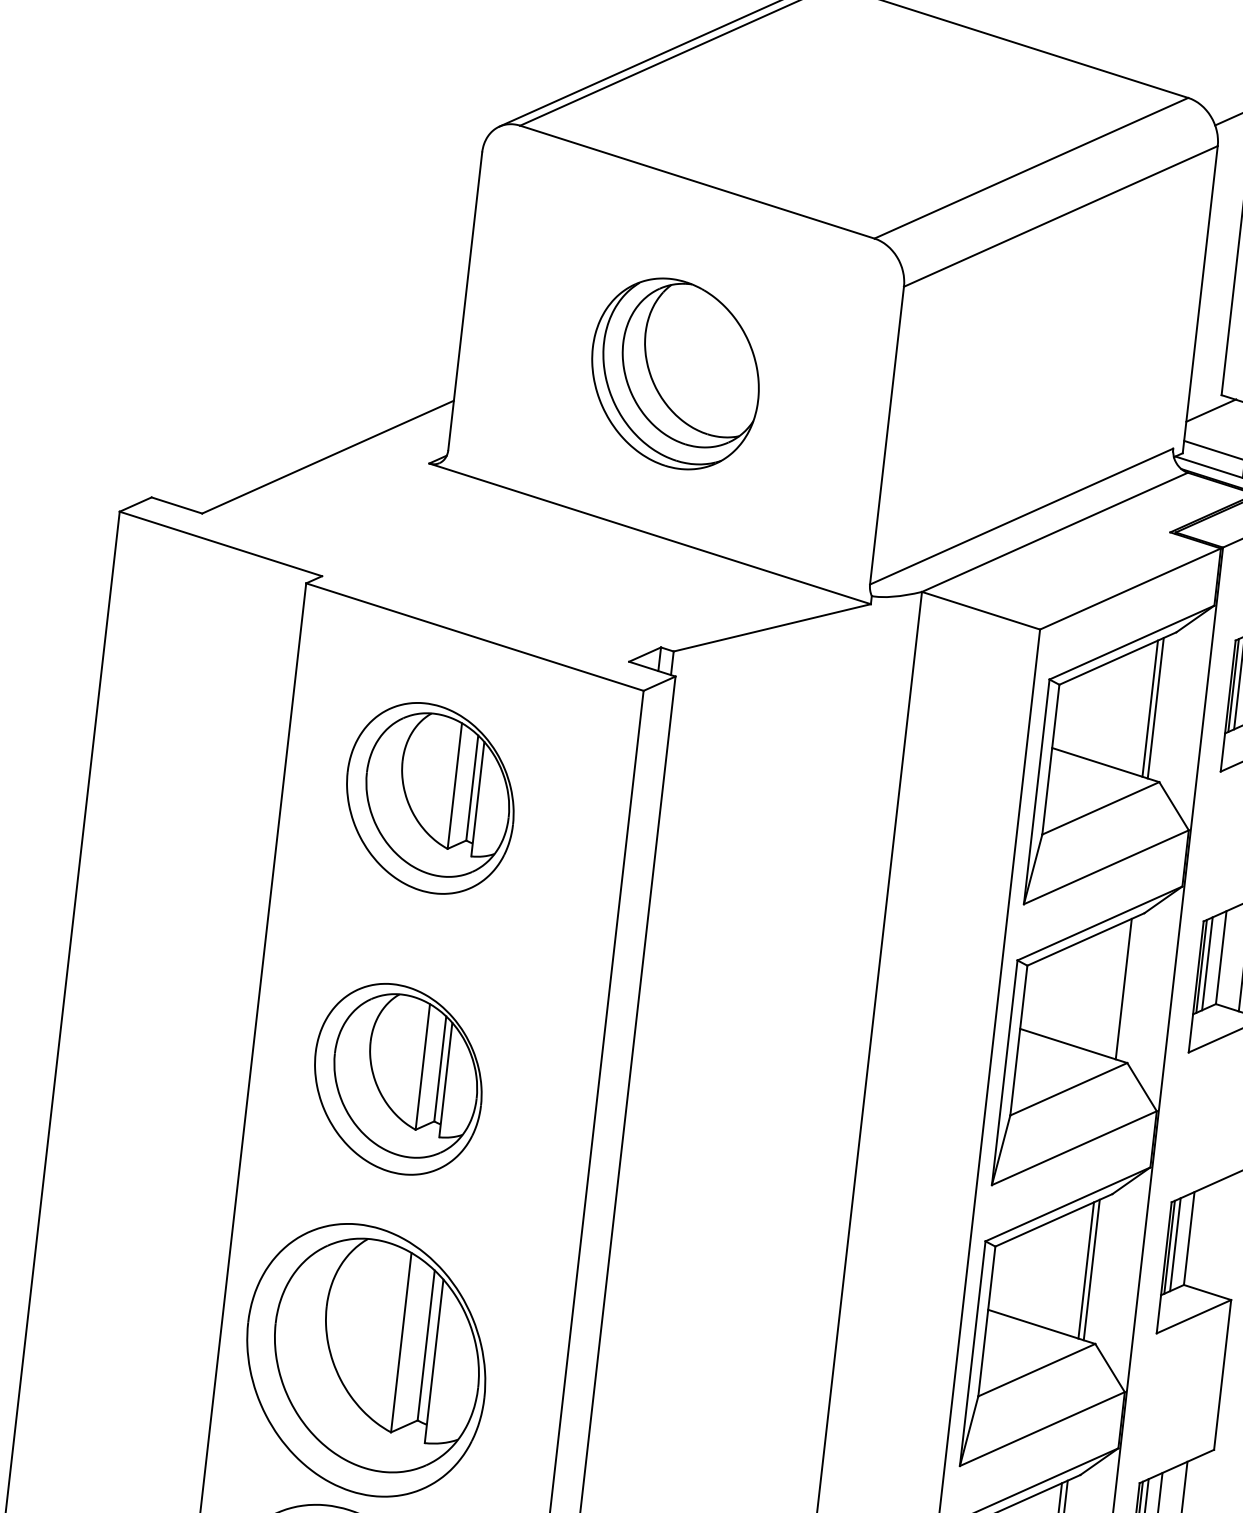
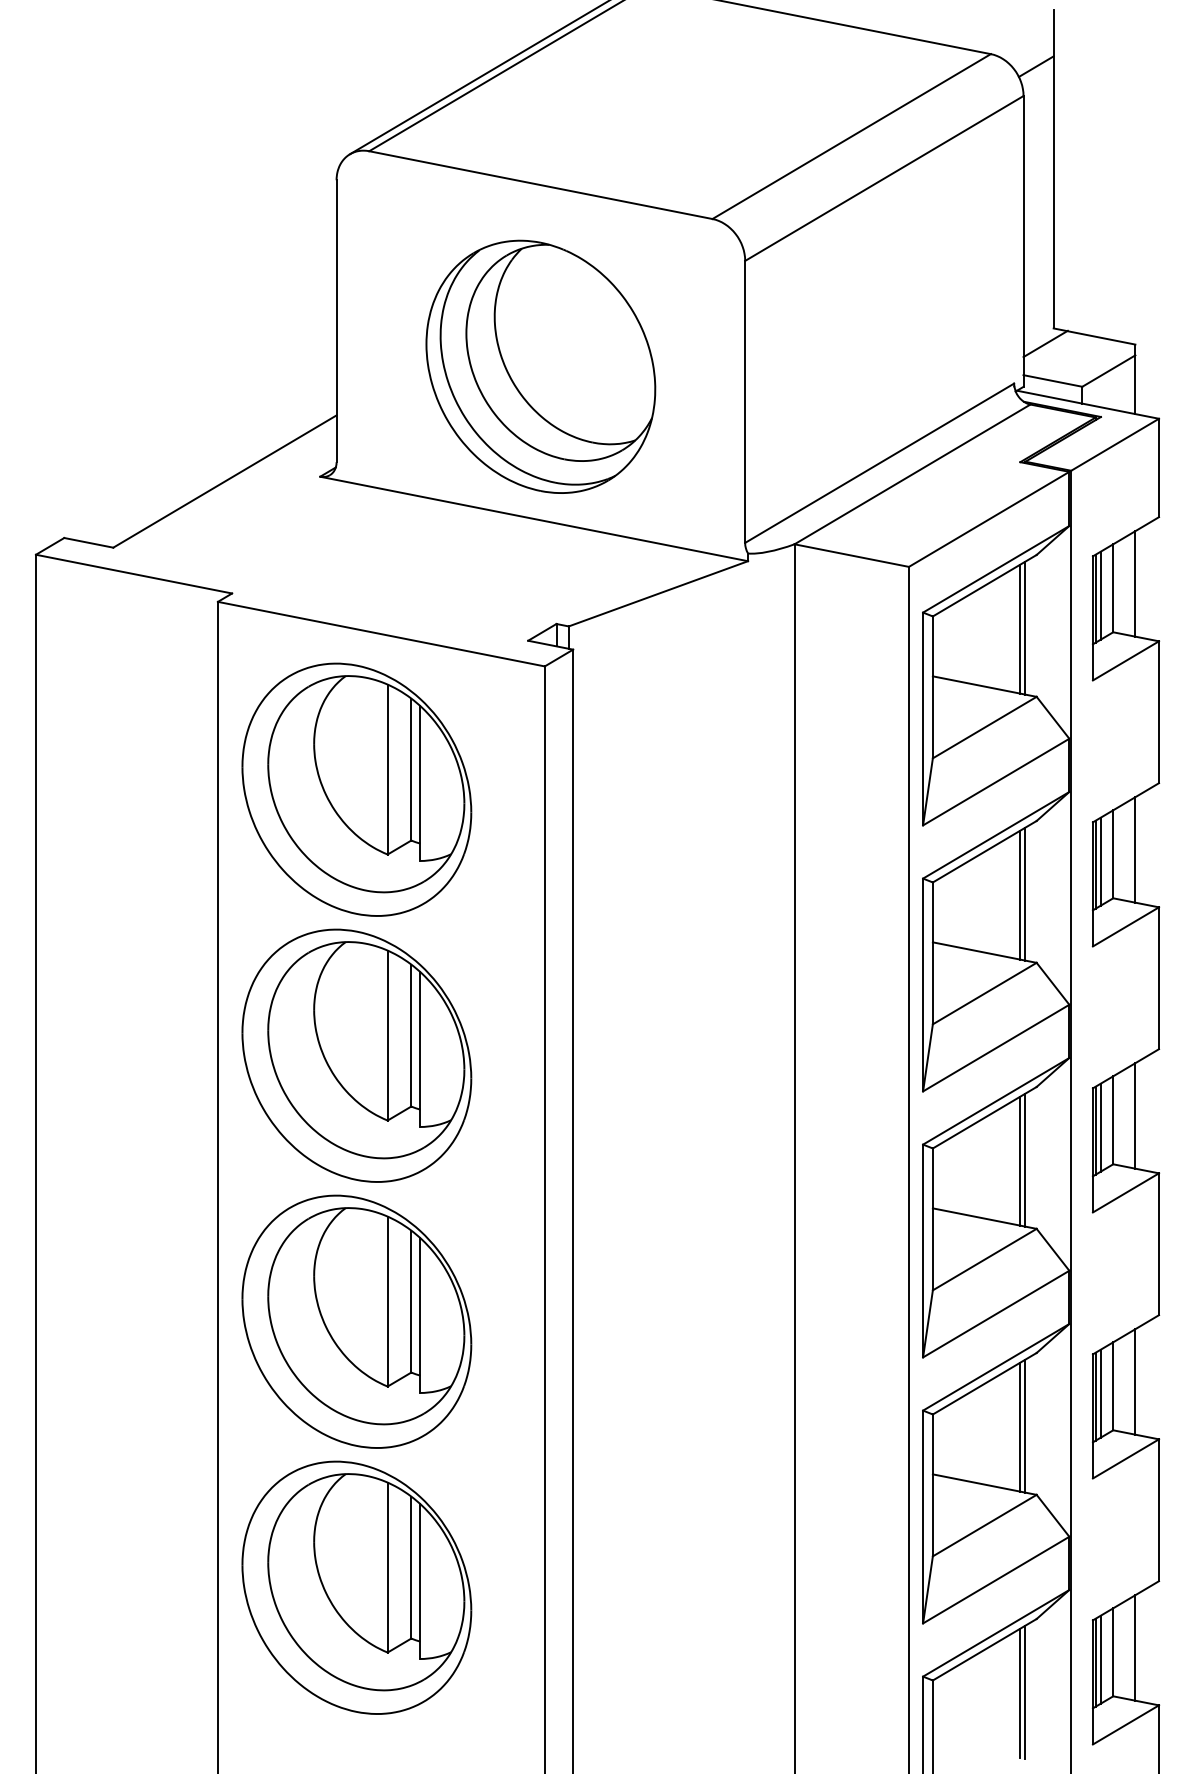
part: (675, 373) -> (540, 366), size x1.43
part: (429, 798) -> (356, 789), size x1.43
line: (1118, 988) -> (1020, 894), added
part: (397, 1079) -> (356, 1055), size x1.43
line: (1213, 1236) -> (1135, 1115), added

